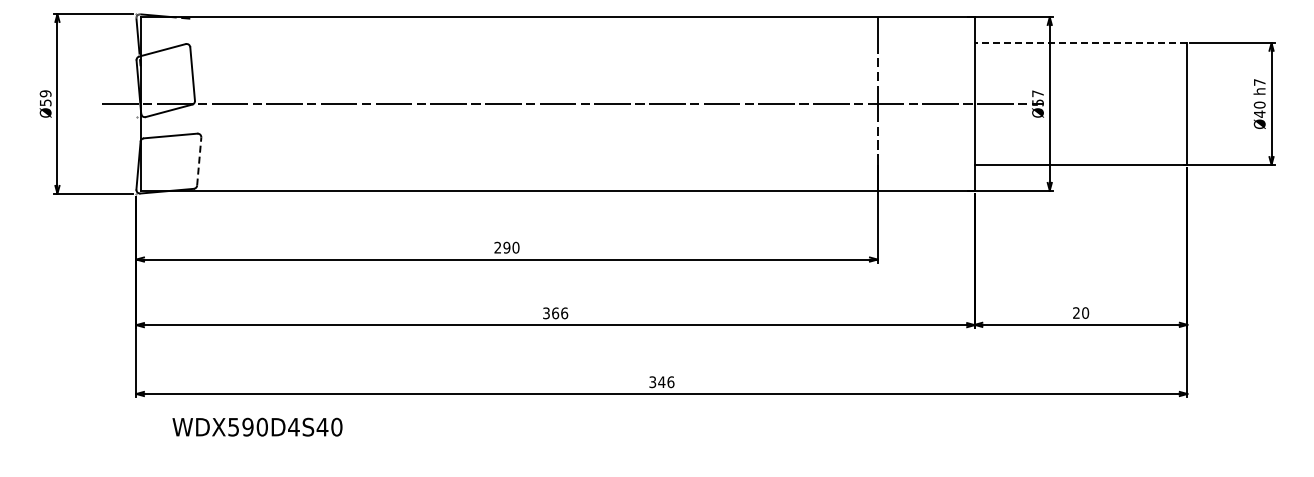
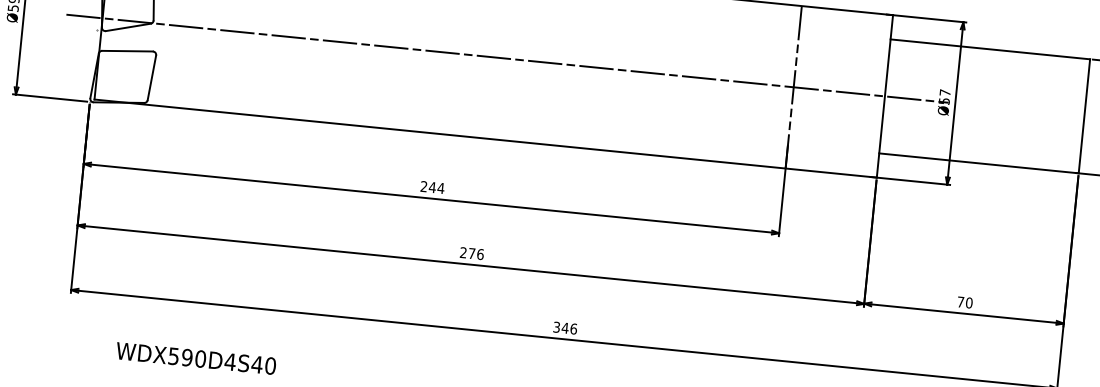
line: (1080, 43) -> (989, 49), dashed -> solid
line: (199, 161) -> (152, 77), dashed -> solid
text: (511, 247) -> (436, 187), 290 -> 244
text: (1076, 312) -> (960, 301), 20 -> 70
text: (551, 313) -> (468, 253), 366 -> 276
text: (257, 426) -> (196, 357), moved

